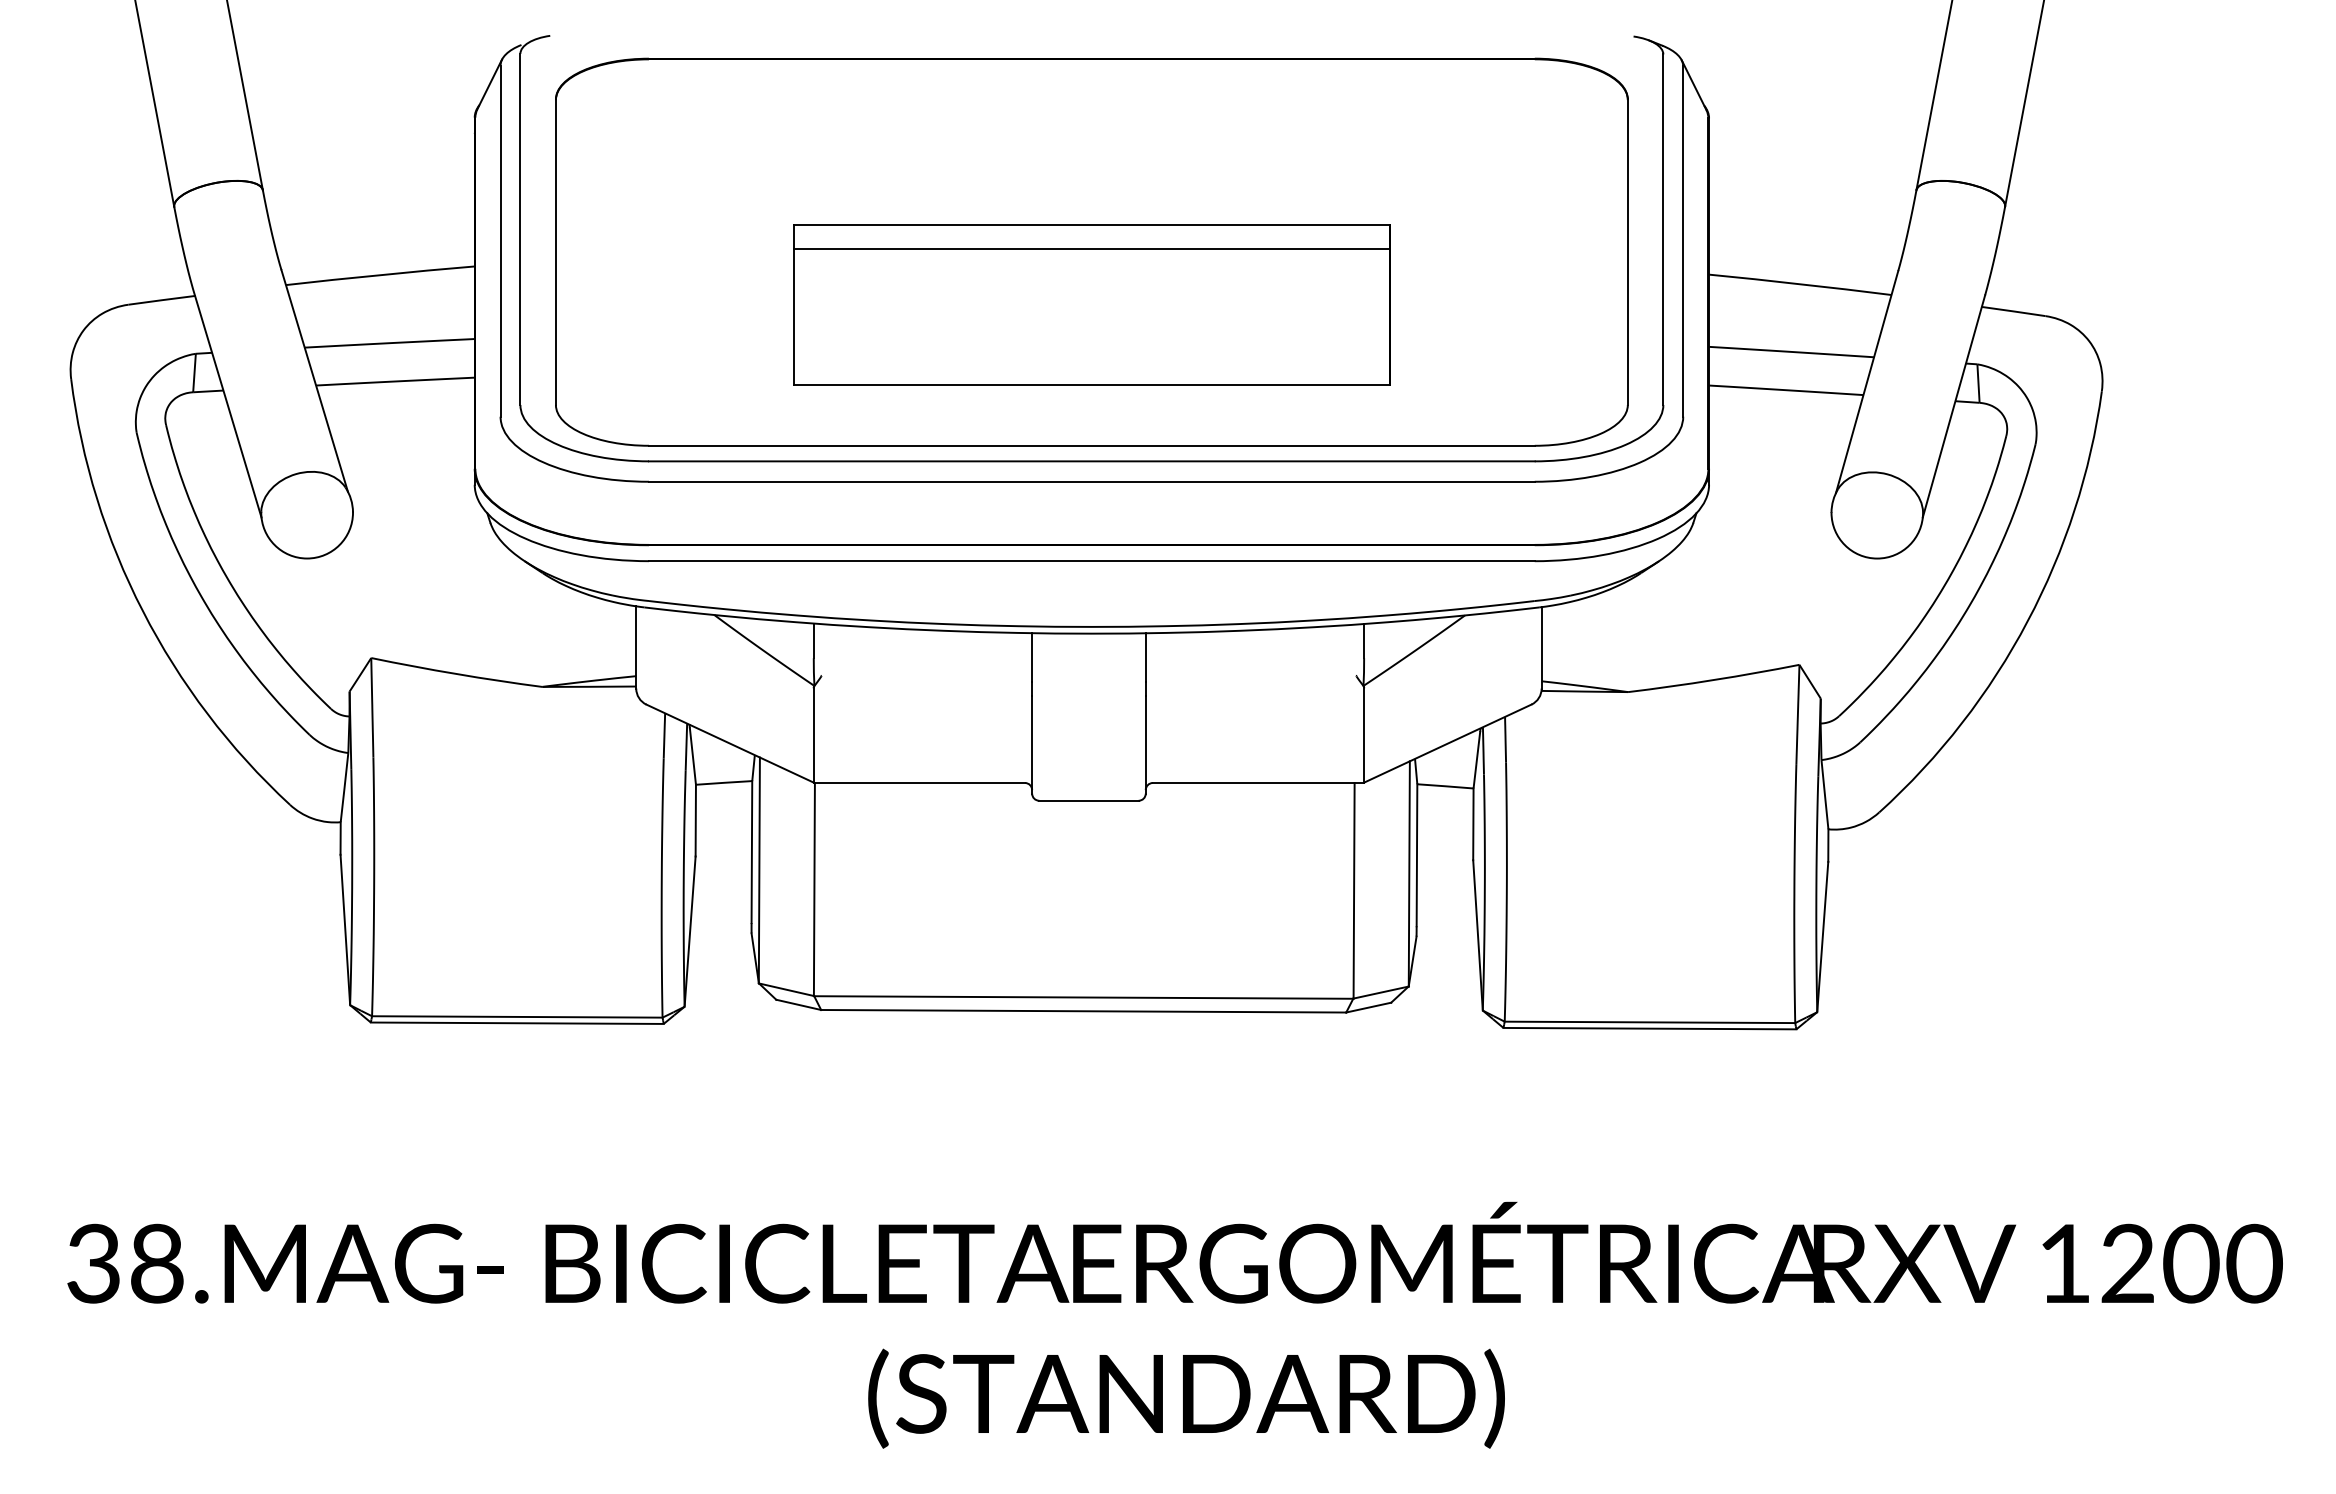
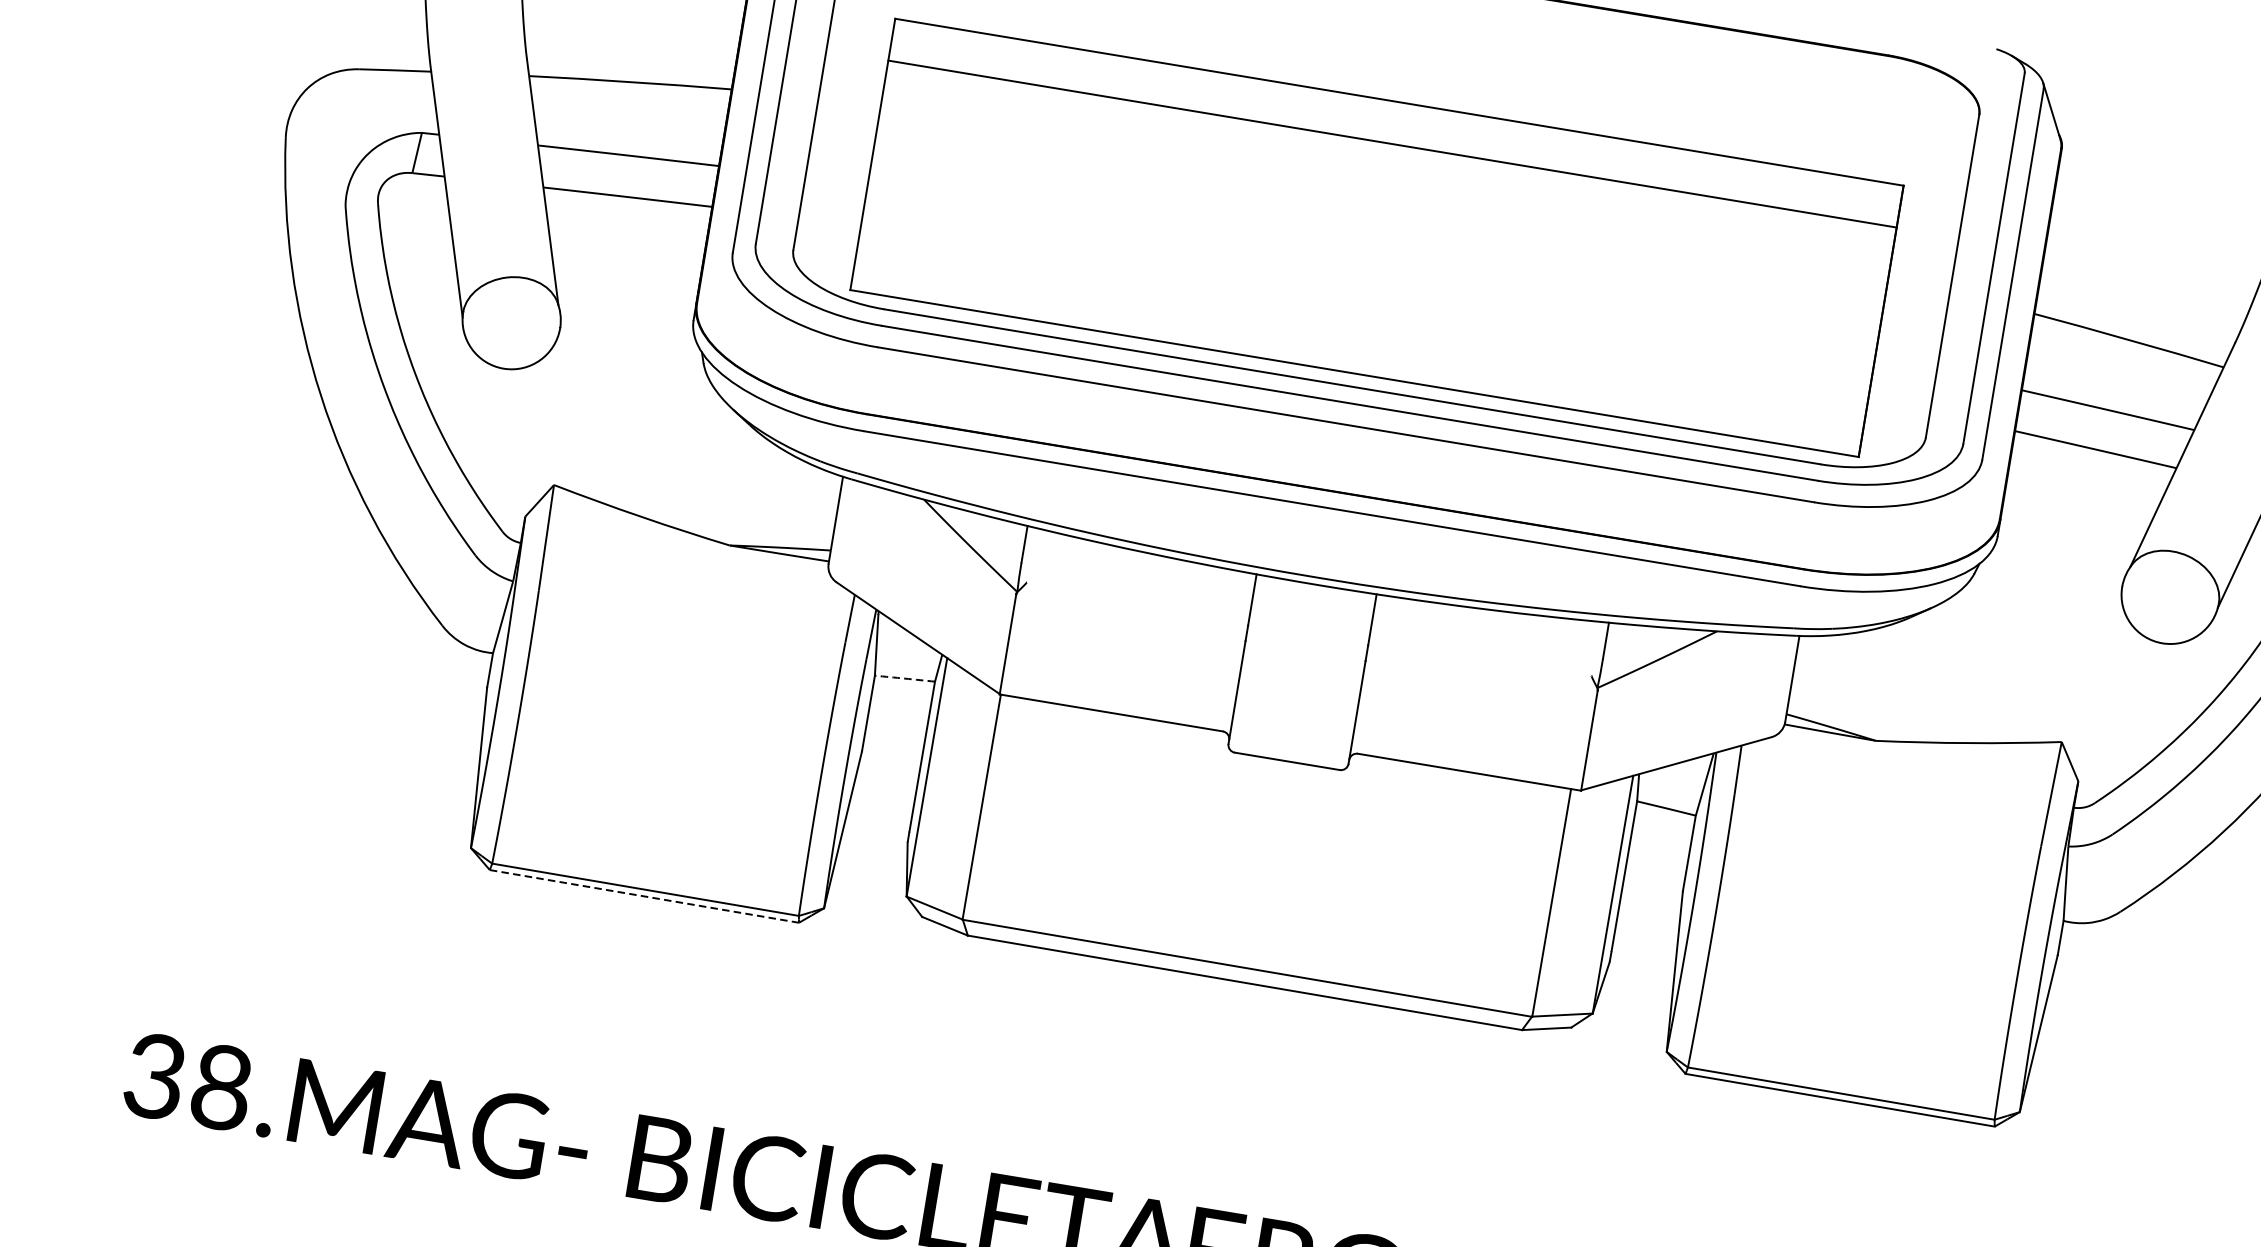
part: (1091, 304) -> (1376, 237), size x1.6
arc: (724, 782) -> (905, 678), solid -> dashed
line: (517, 1023) -> (644, 896), solid -> dashed

